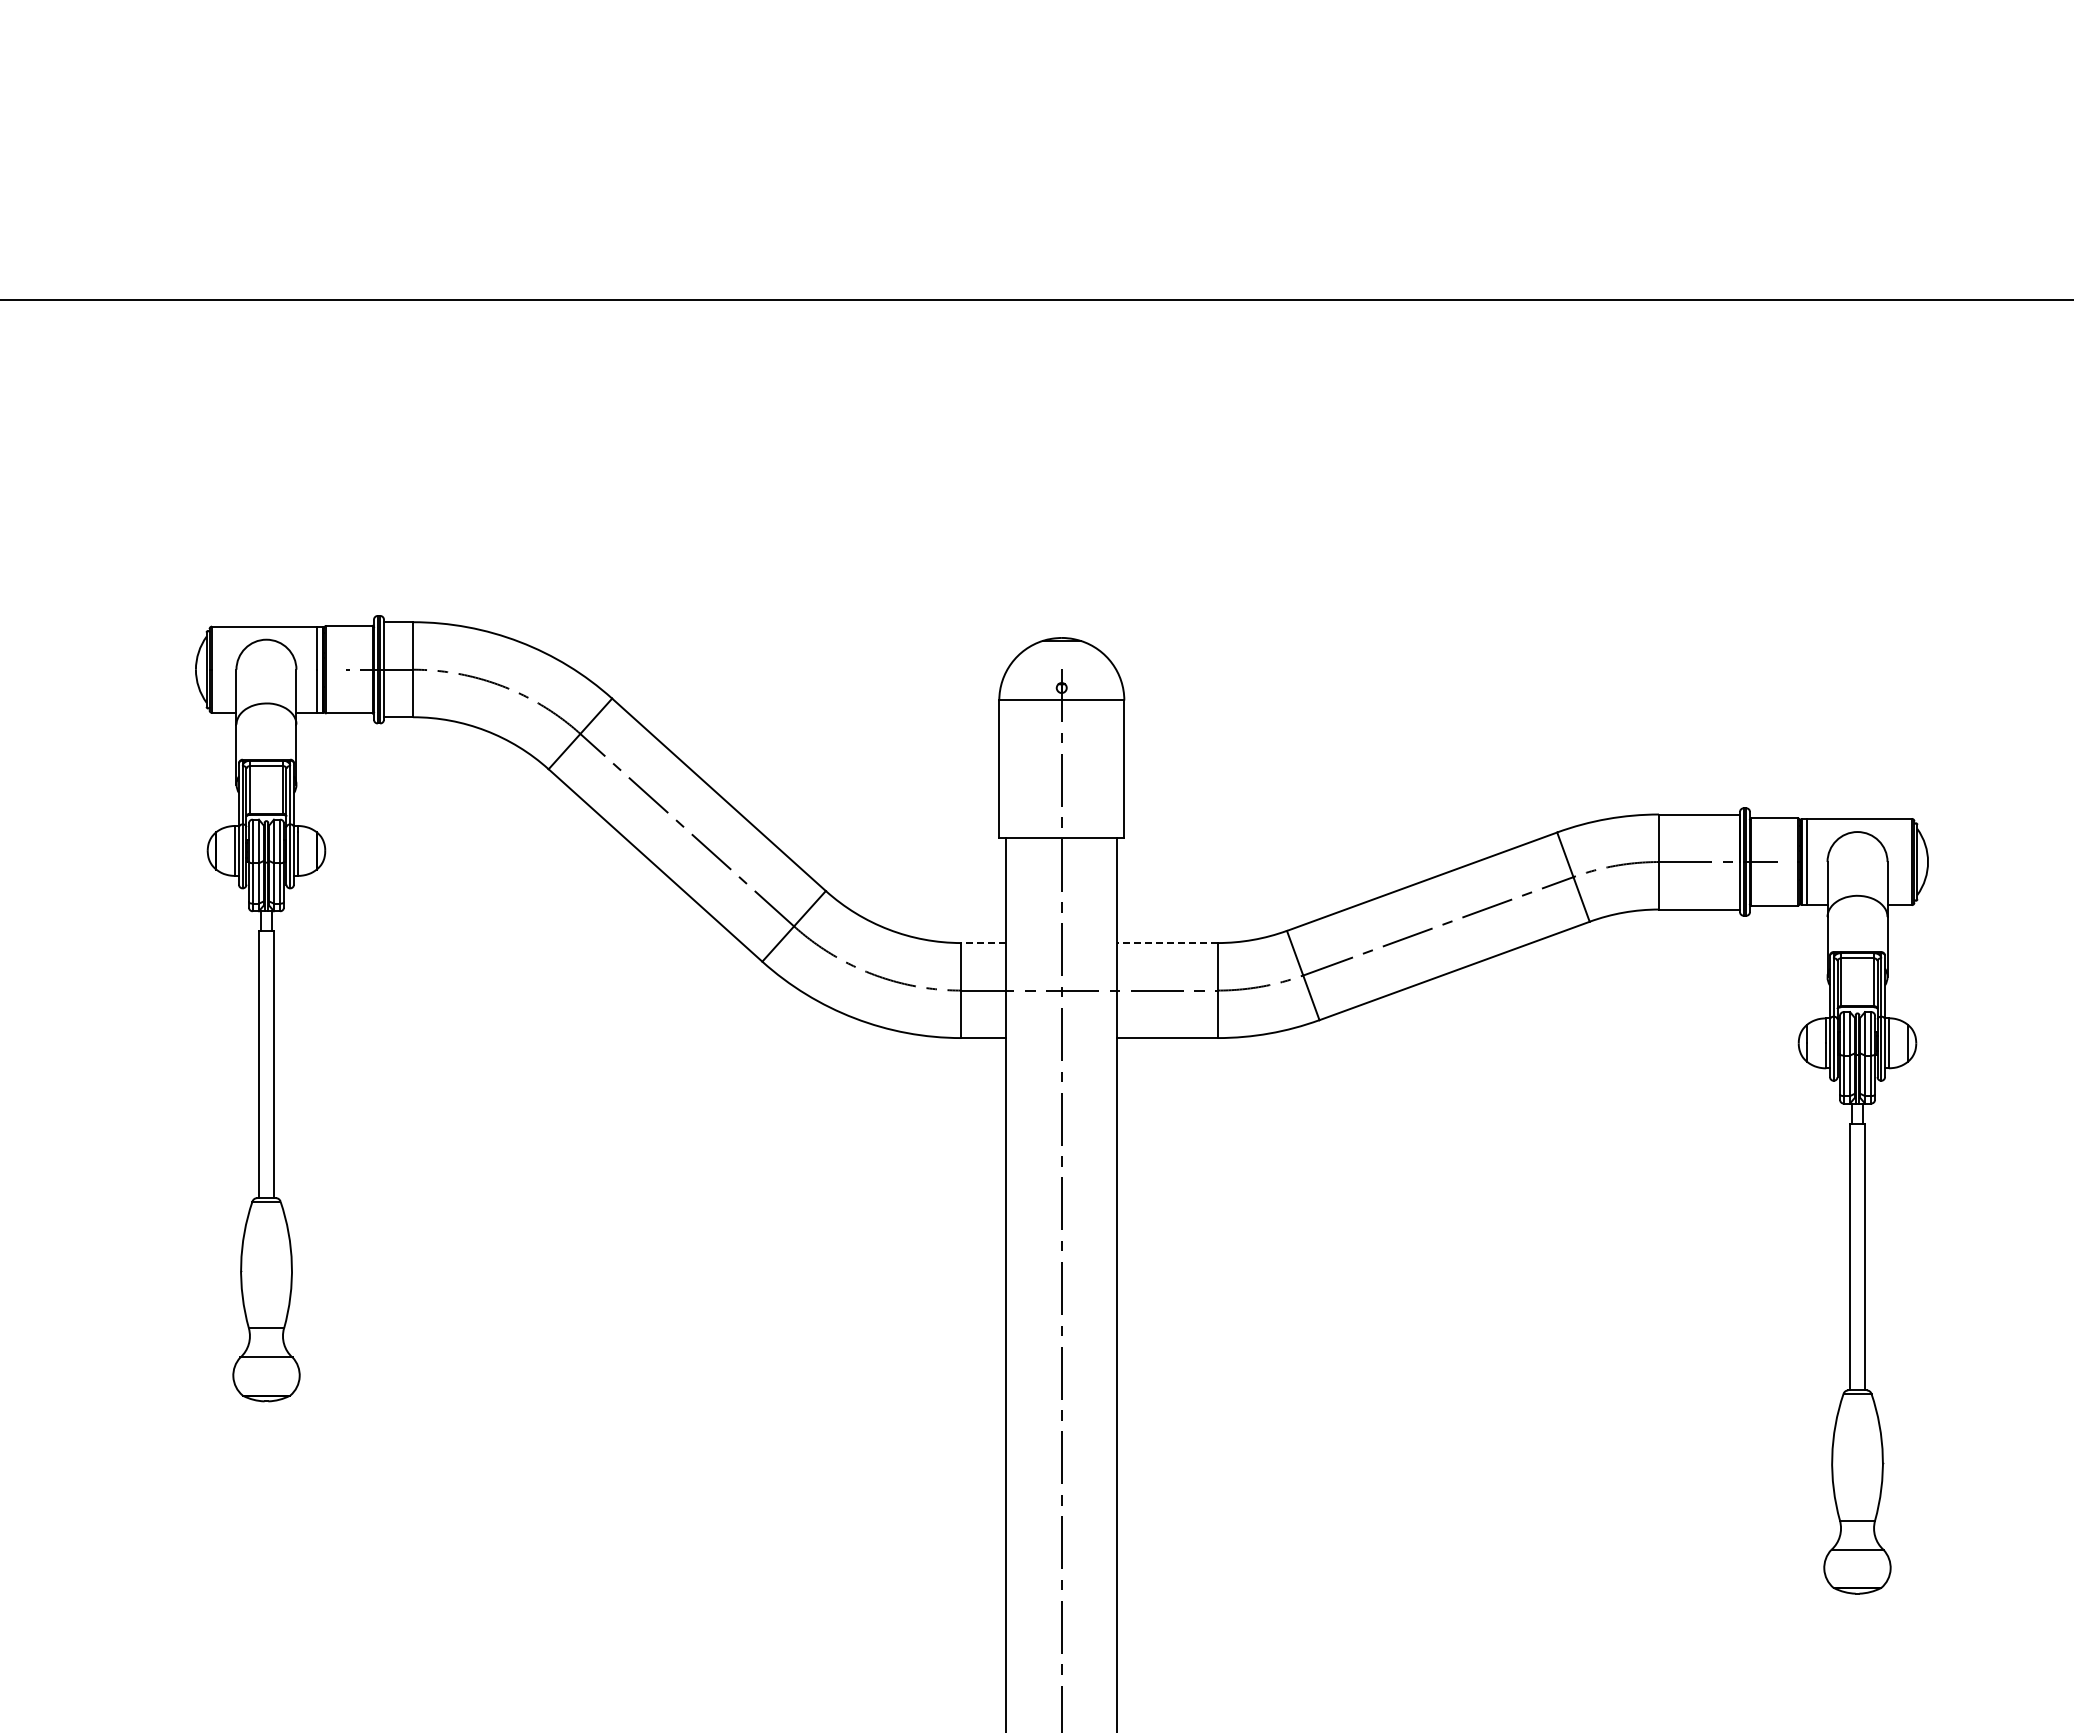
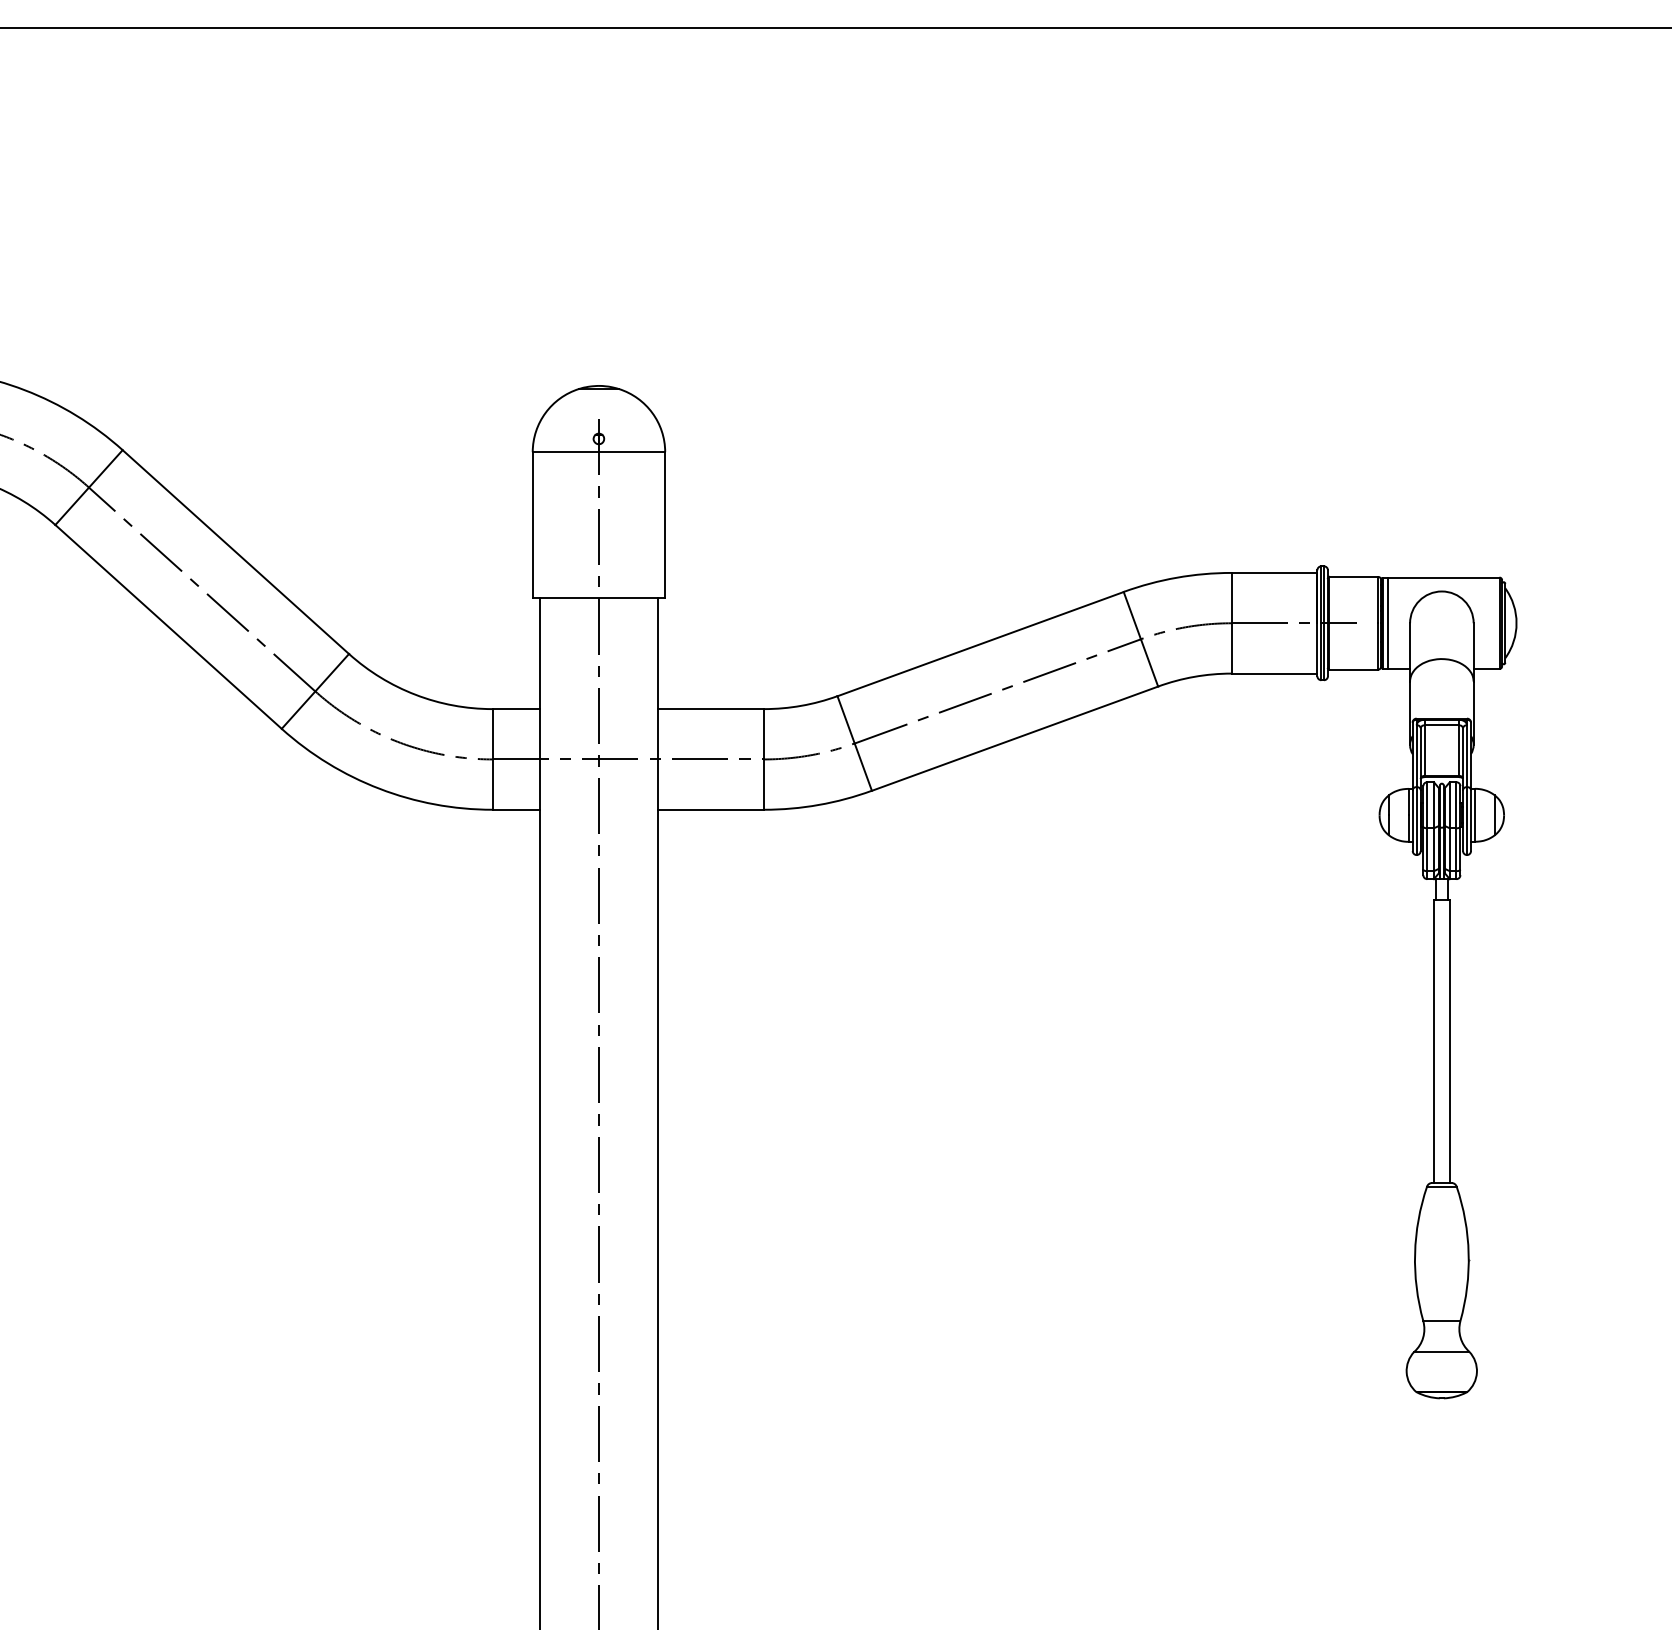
line: (983, 943) -> (516, 709), dashed -> solid
line: (1167, 943) -> (710, 709), dashed -> solid

